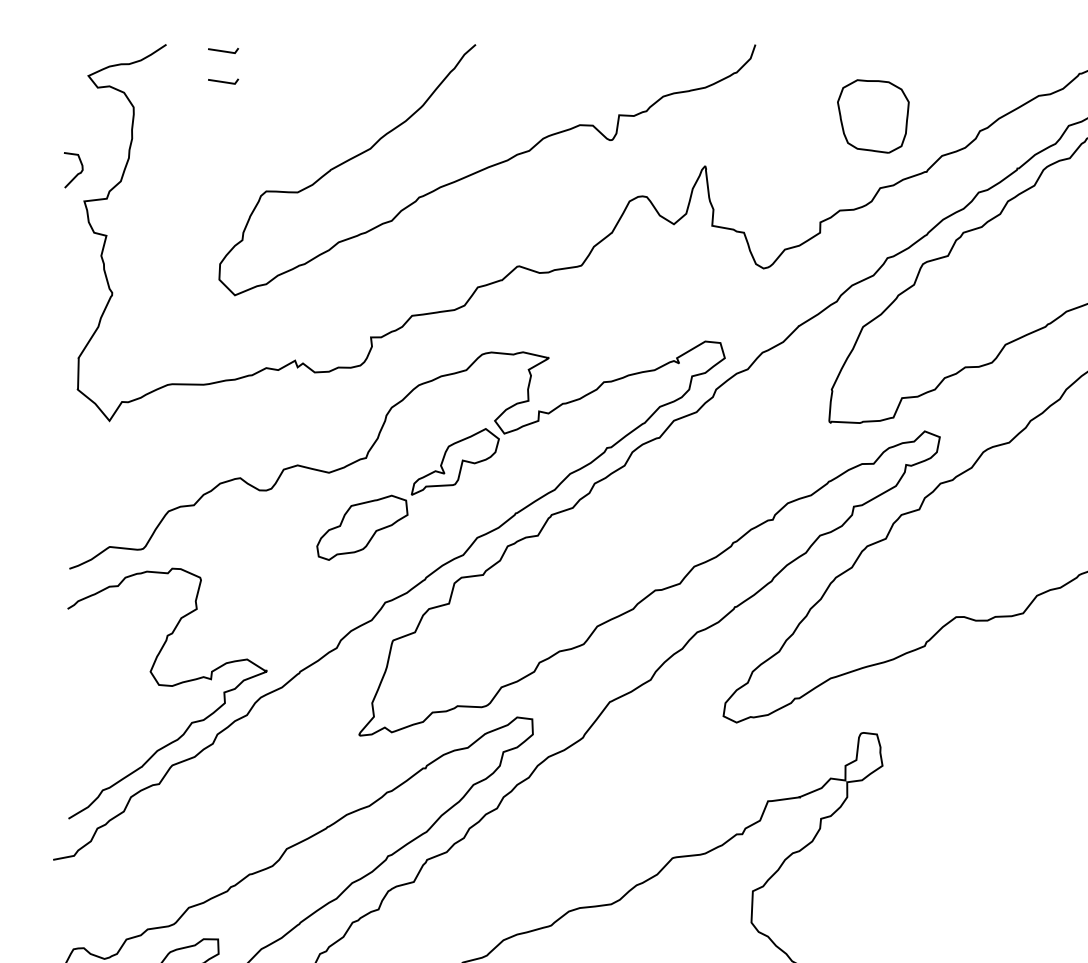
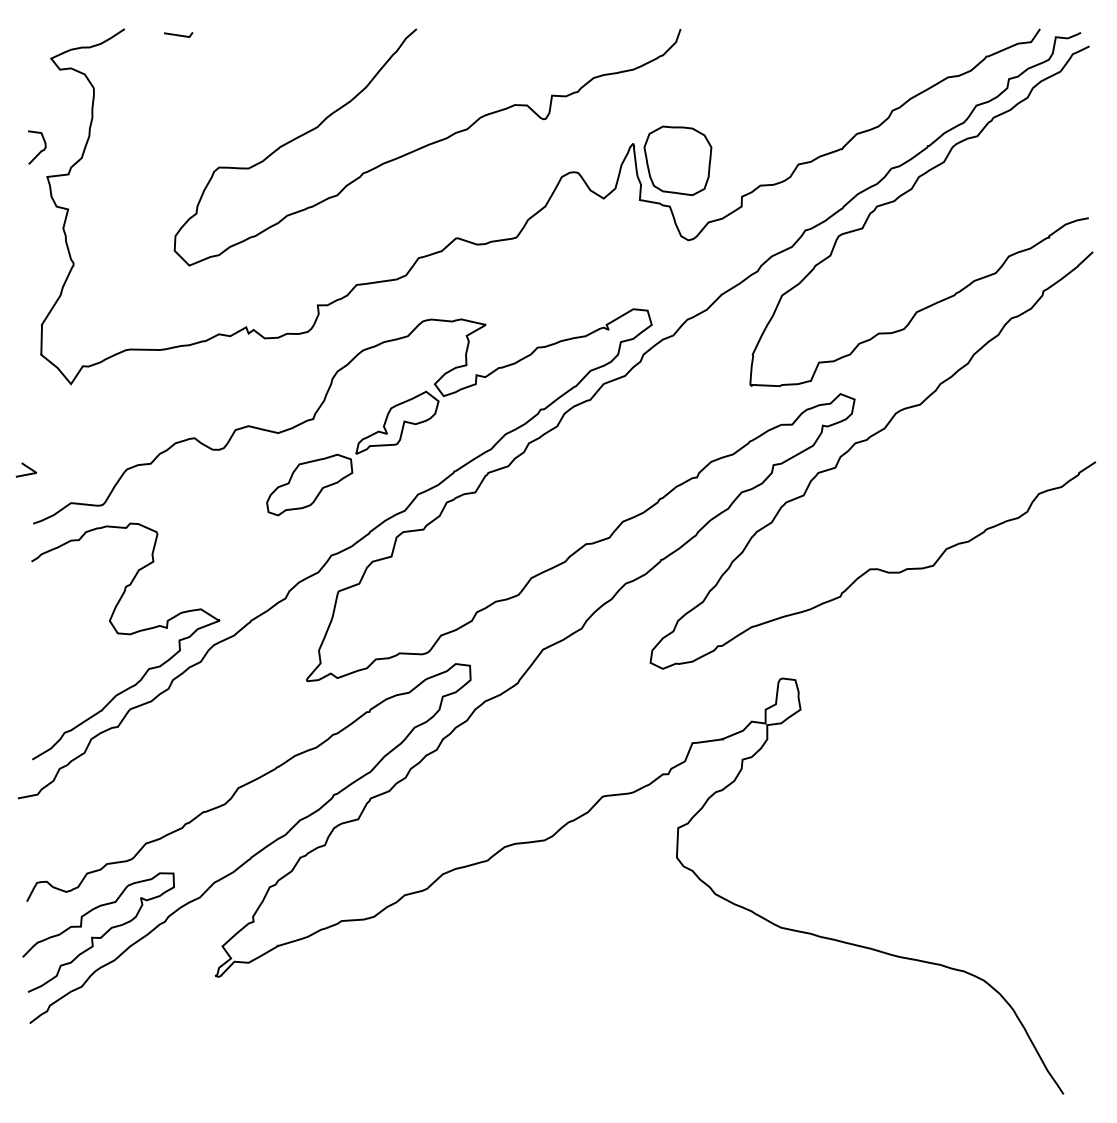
line: (223, 81) -> (178, 63), removed
part: (872, 116) -> (677, 160), moved
line: (62, 509) -> (26, 467), added

